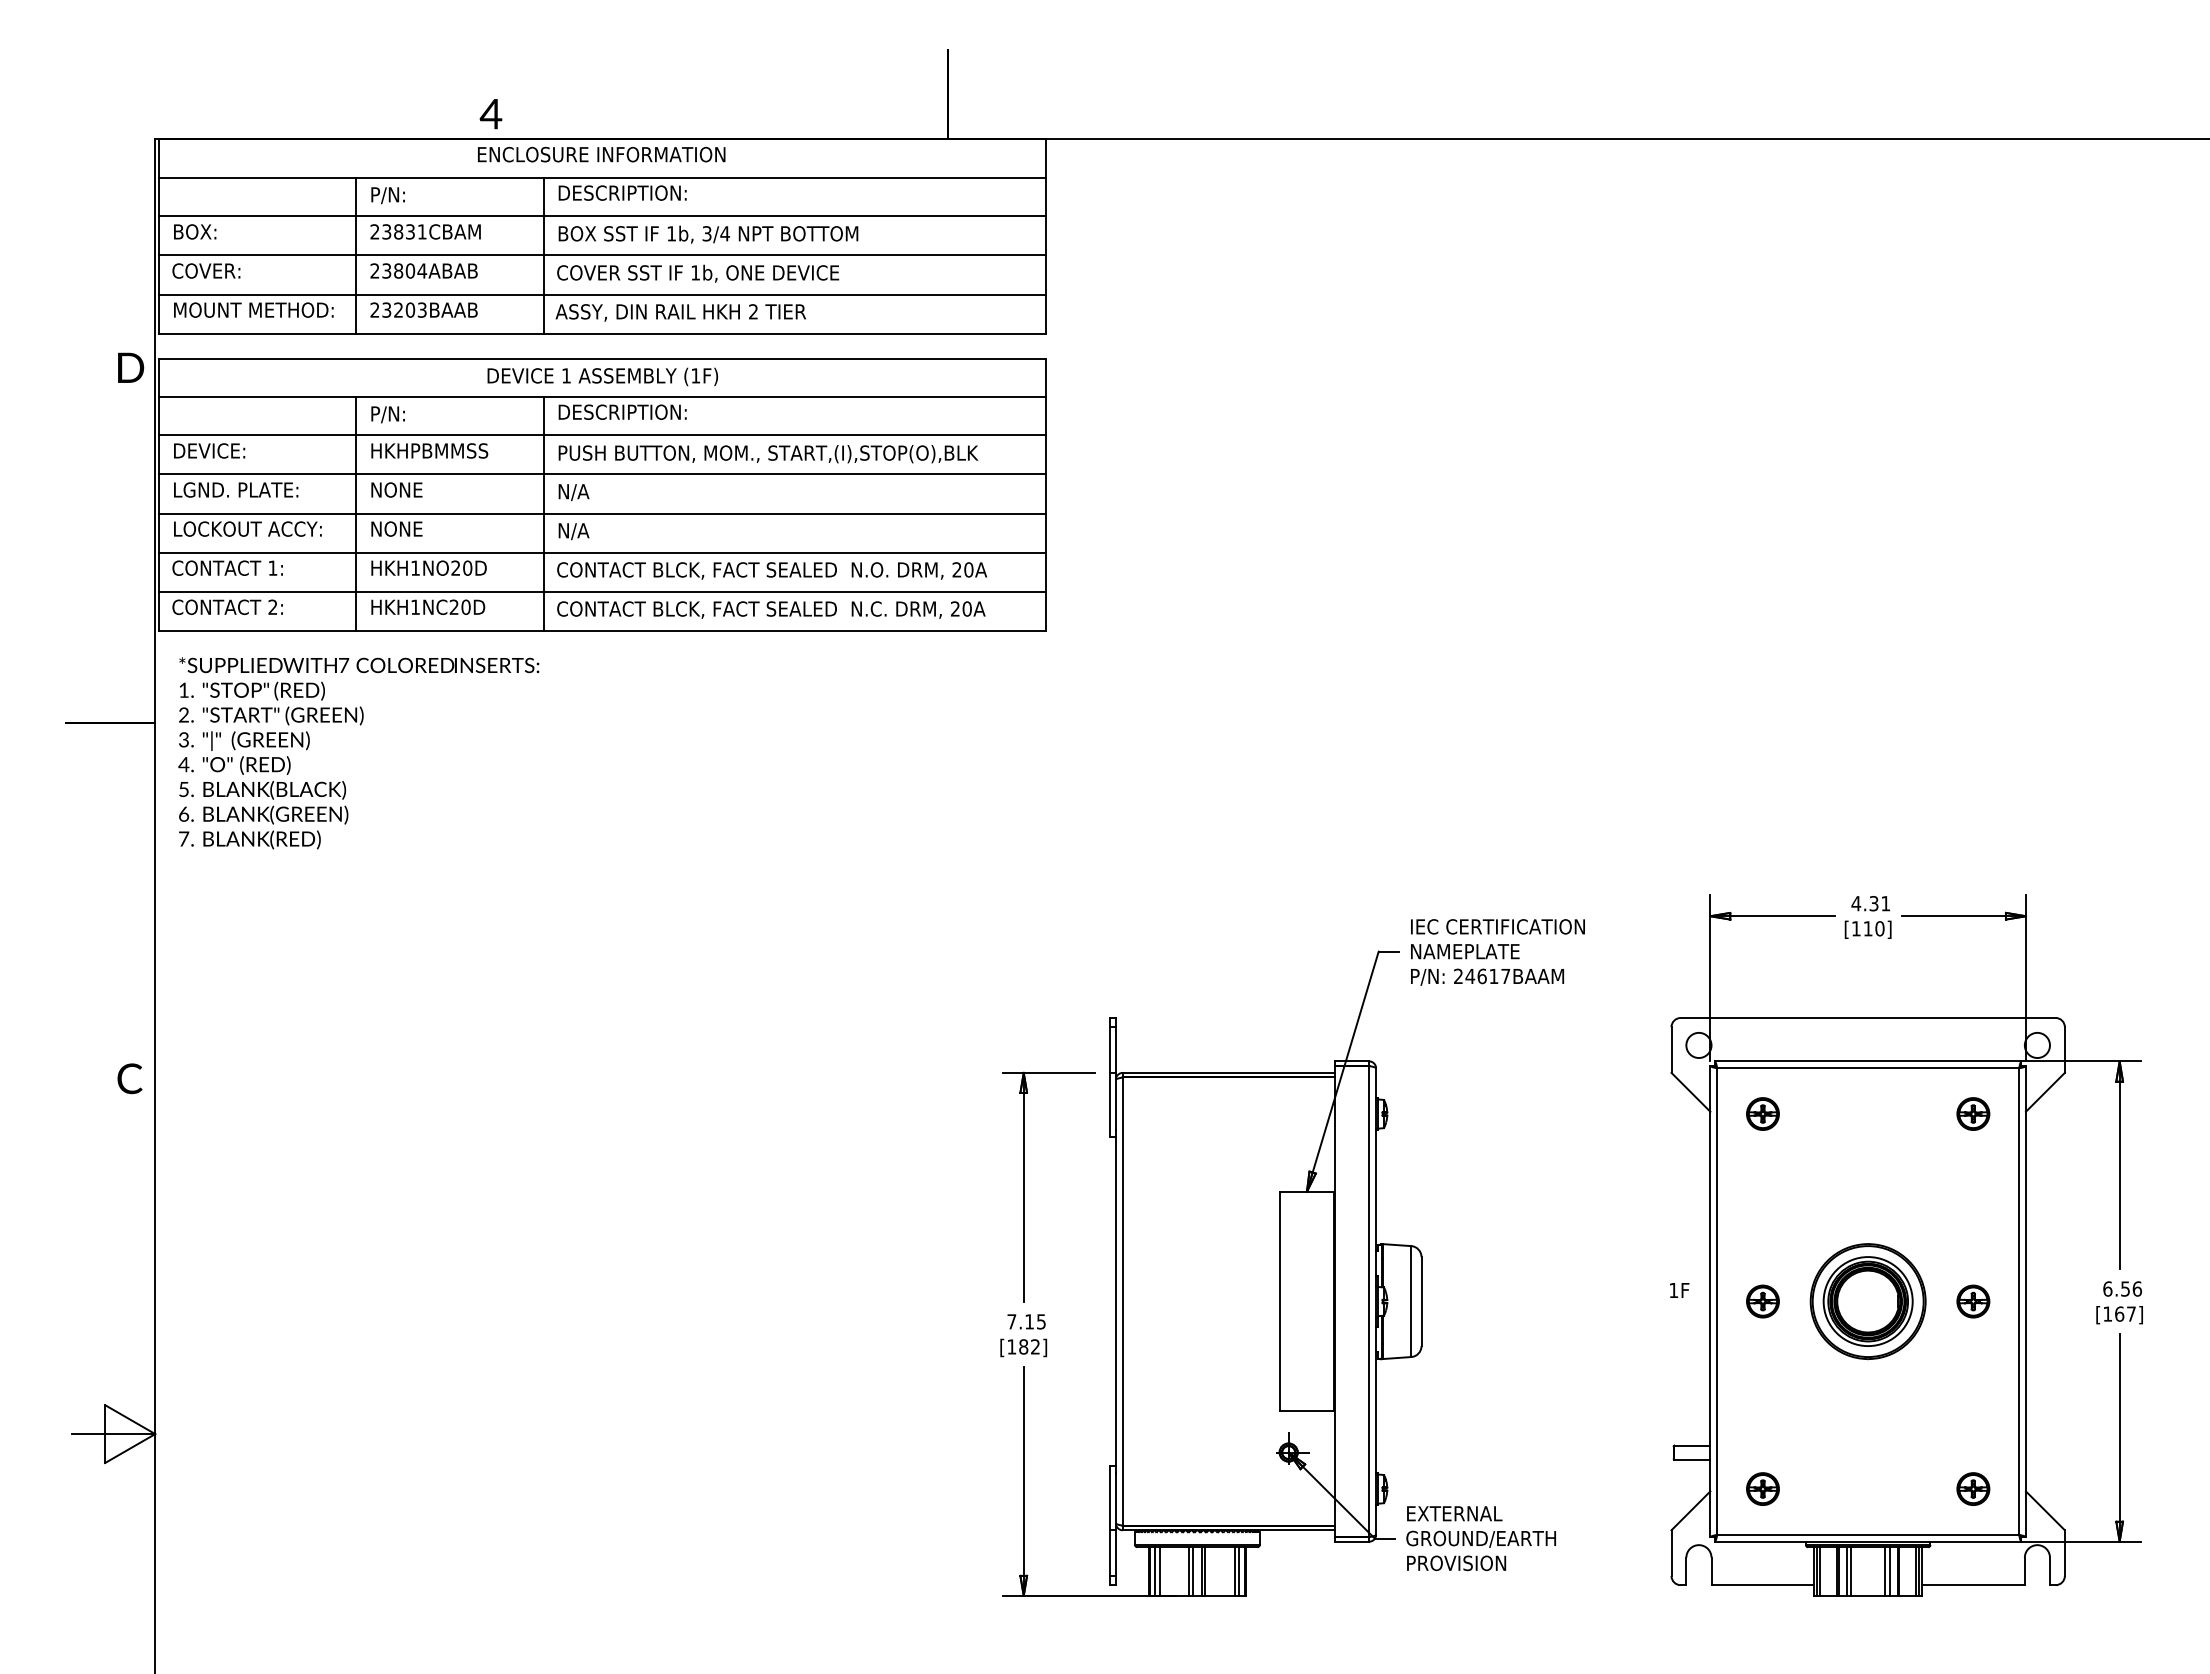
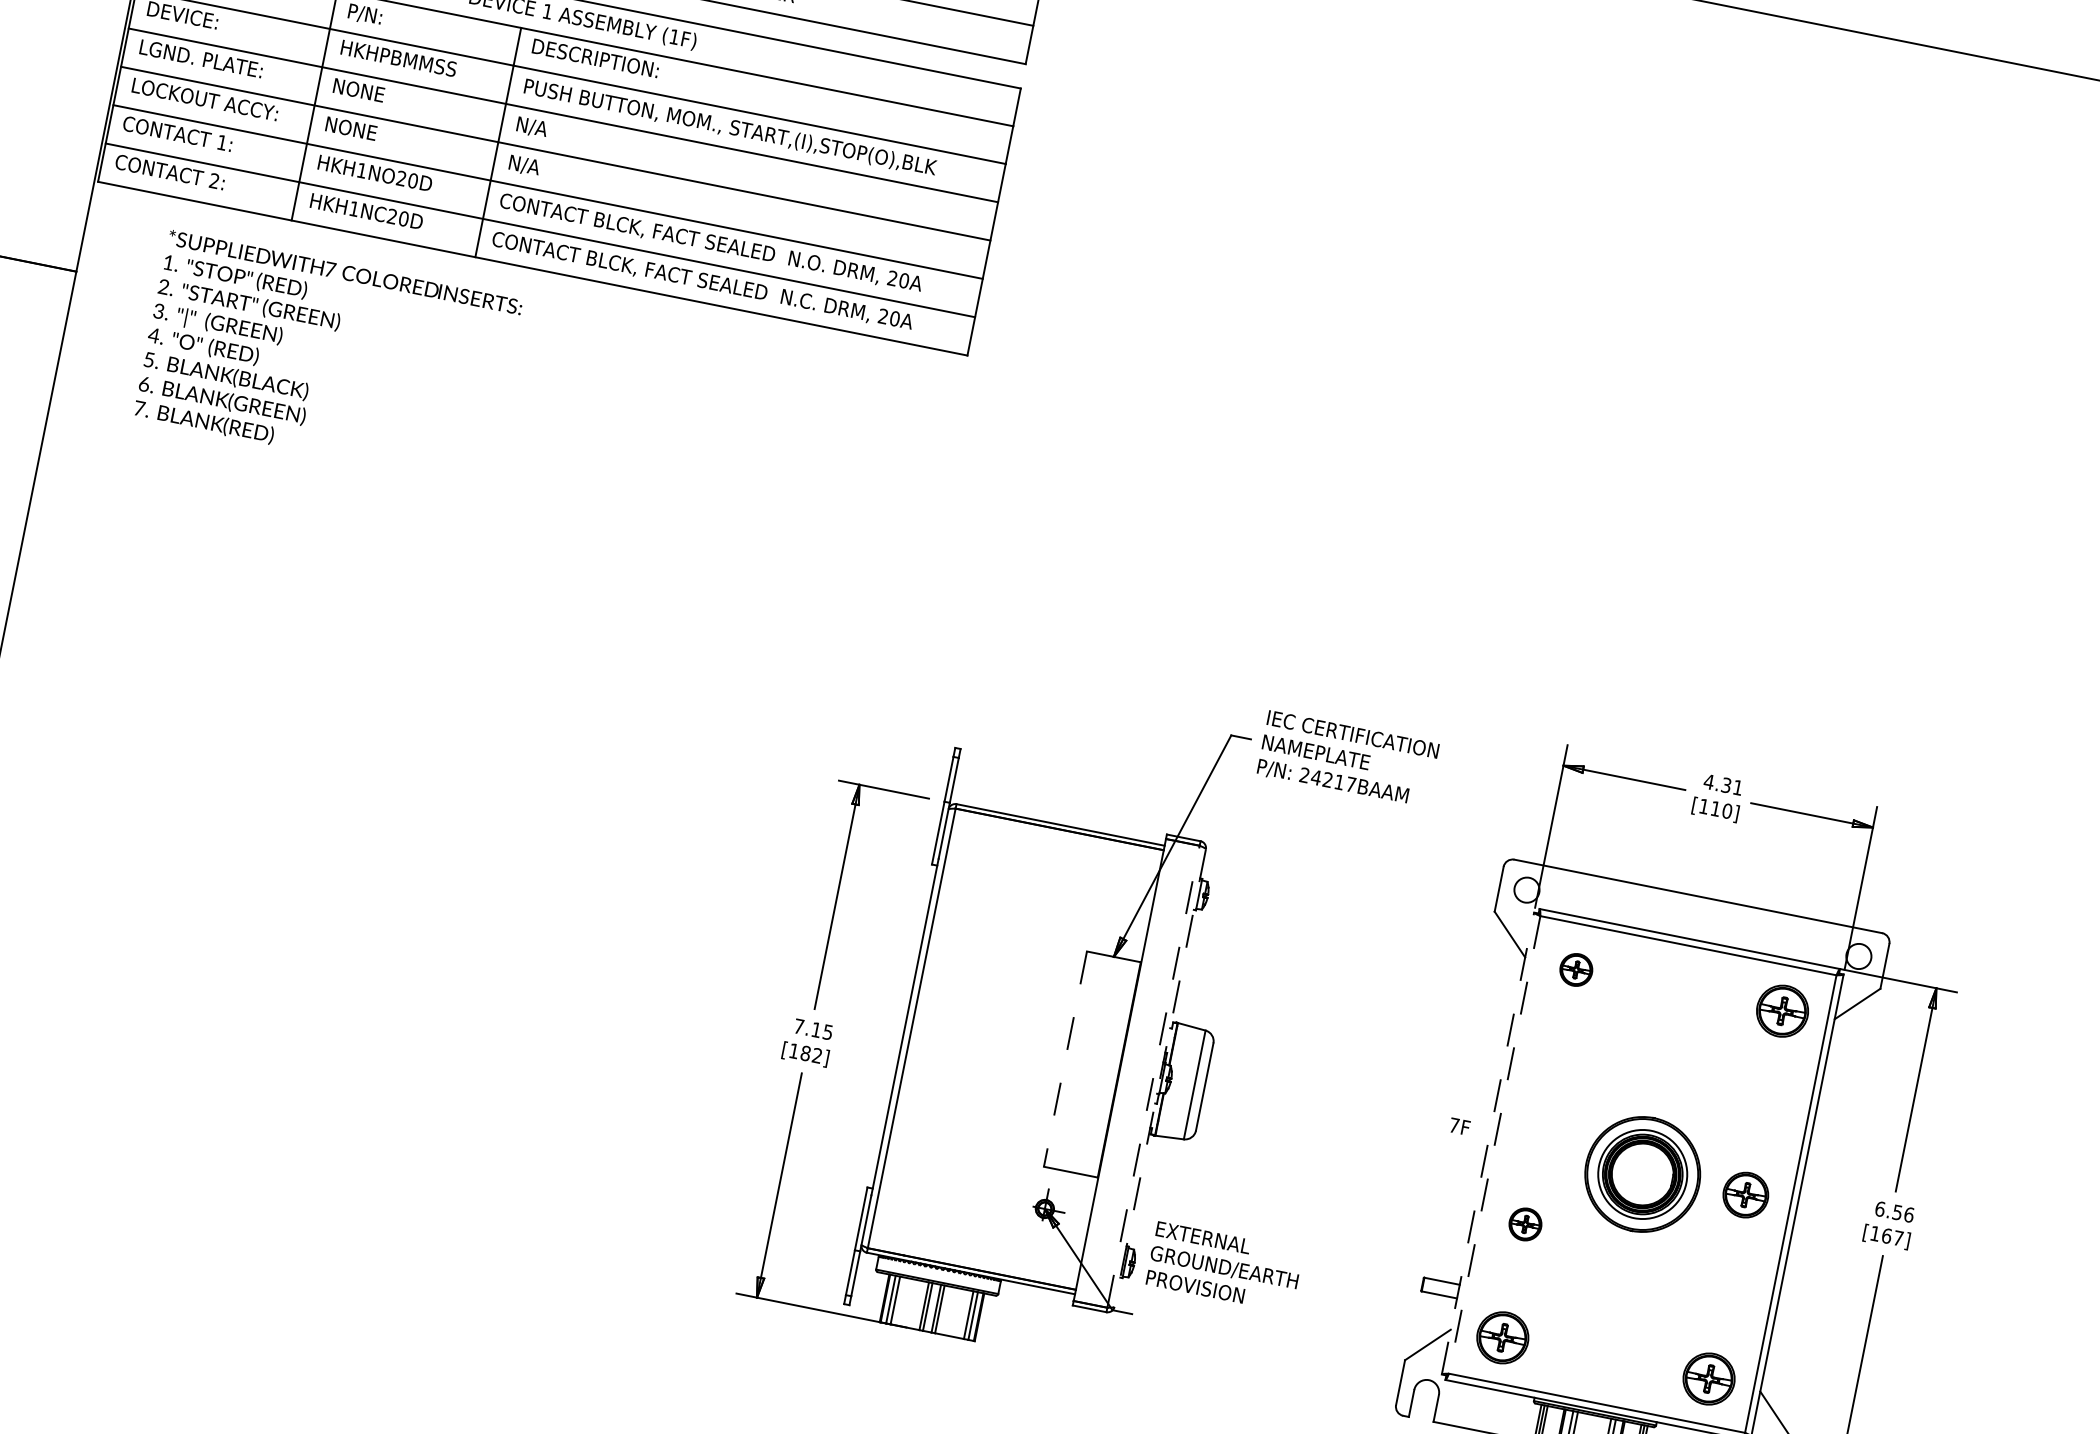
text: (358, 753) -> (327, 358), moved
text: (1481, 976) -> (1327, 779), 24617BAAM -> 24217BAAM
part: (1973, 1113) -> (1782, 1010), size x1.6
text: (1673, 1290) -> (1454, 1125), 1F -> 7F
line: (1279, 1301) -> (1065, 1059), solid -> dashed
line: (1369, 1301) -> (1153, 1076), solid -> dashed
line: (1710, 1301) -> (1488, 1143), solid -> dashed
part: (1762, 1301) -> (1525, 1224), moved
part: (1973, 1301) -> (1746, 1195), size x1.4
line: (1376, 1302) -> (1160, 1079), solid -> dashed
line: (1717, 1302) -> (1494, 1145), solid -> dashed
part: (1762, 1488) -> (1502, 1337), size x1.6
part: (1973, 1488) -> (1709, 1378), size x1.6
text: (1480, 1538) -> (1223, 1267), moved

